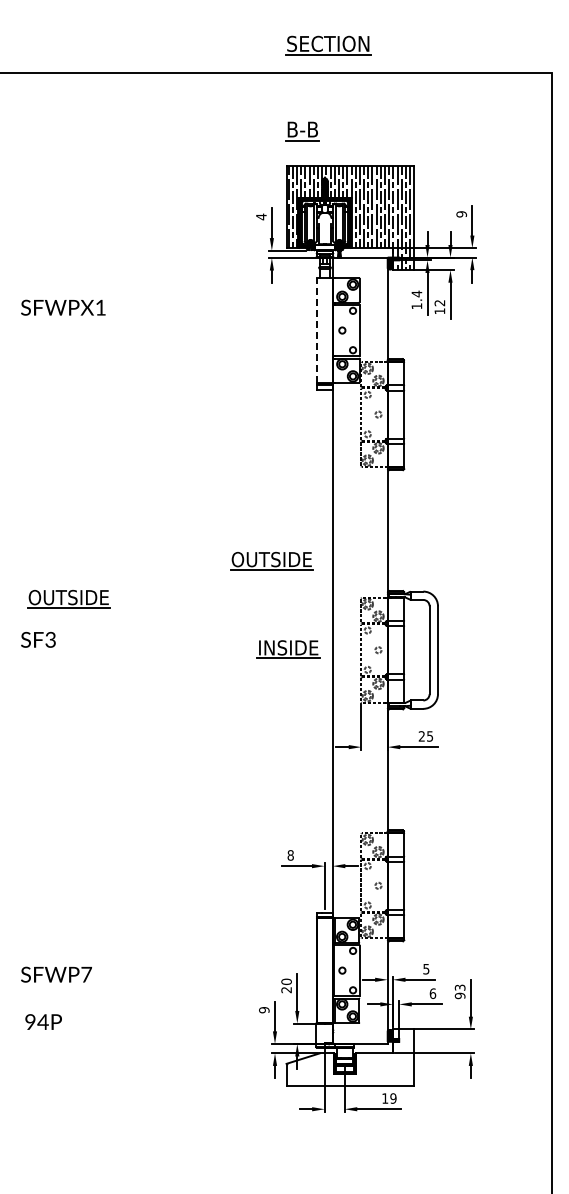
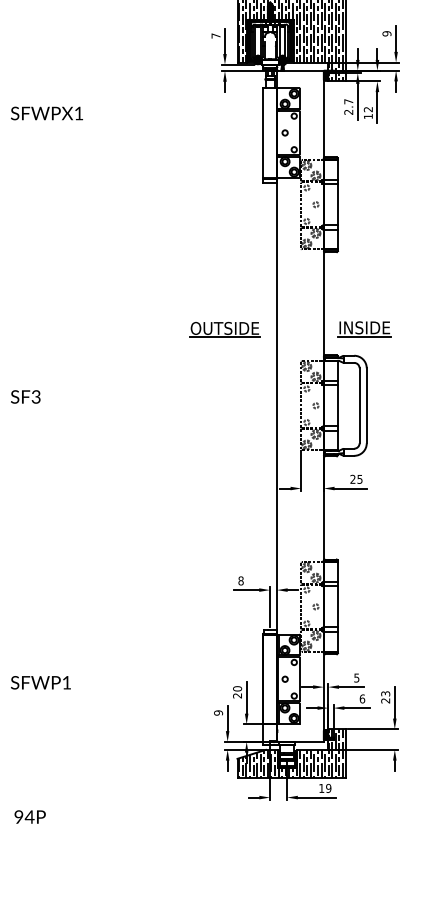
text: (261, 216) -> (216, 35), 4 -> 7
text: (416, 299) -> (348, 106), 1.4 -> 2.7
line: (316, 330) -> (263, 132), dashed -> solid
part: (68, 599) -> (51, 362), removed
part: (288, 649) -> (364, 329), moved
text: (86, 974) -> (66, 682), SFWP7 -> SFWP1
text: (460, 995) -> (385, 700), 93 -> 23
text: (43, 1021) -> (30, 816), moved
hatch: (349, 1057) -> (291, 753), added

